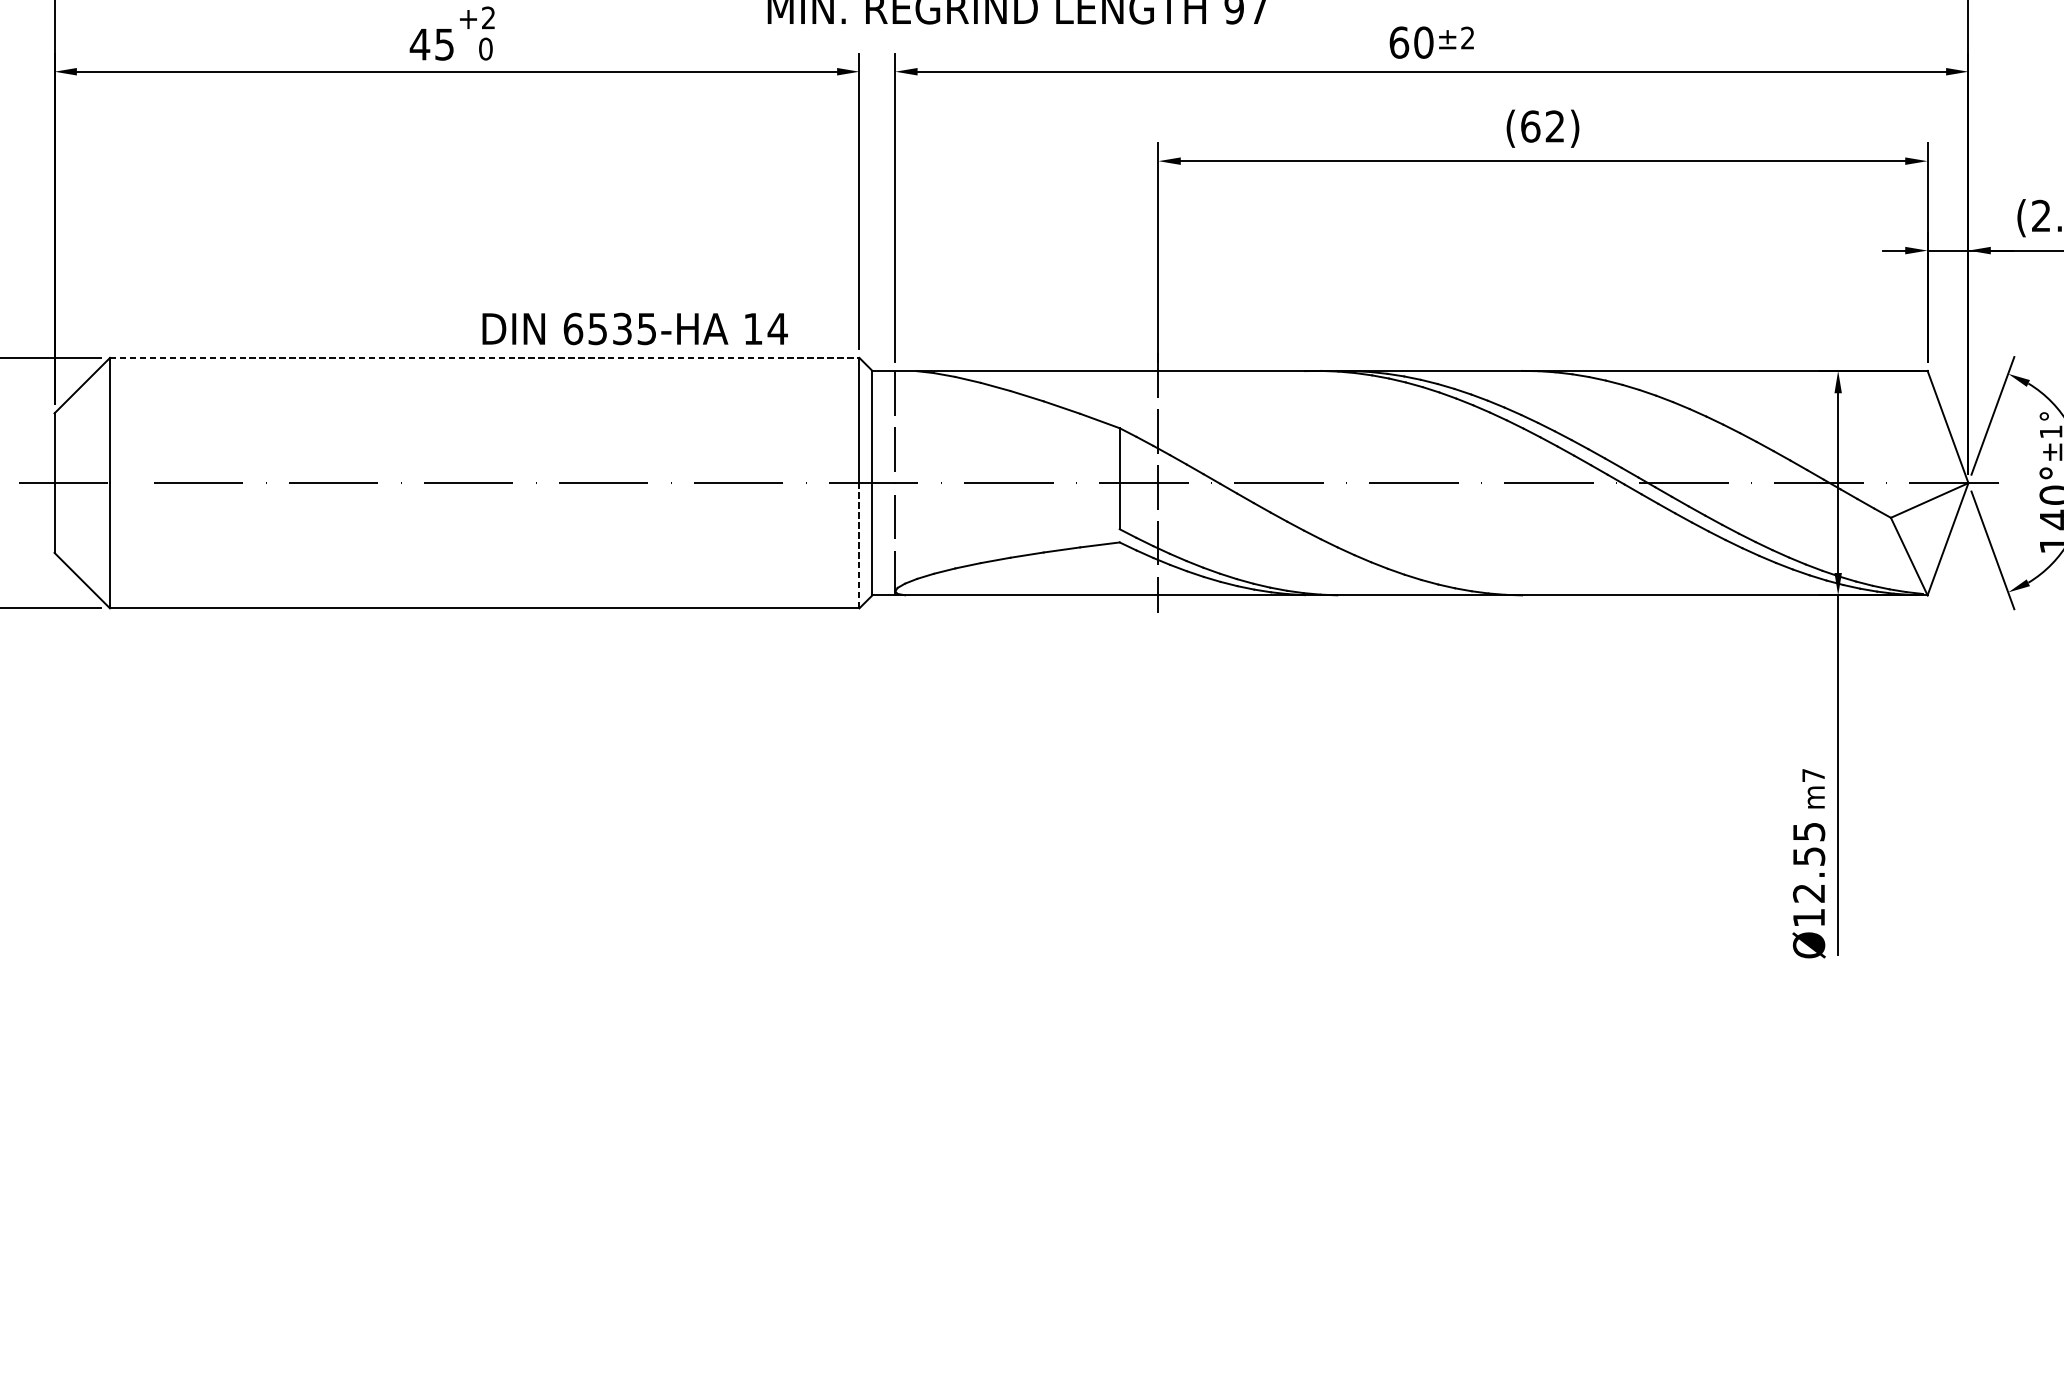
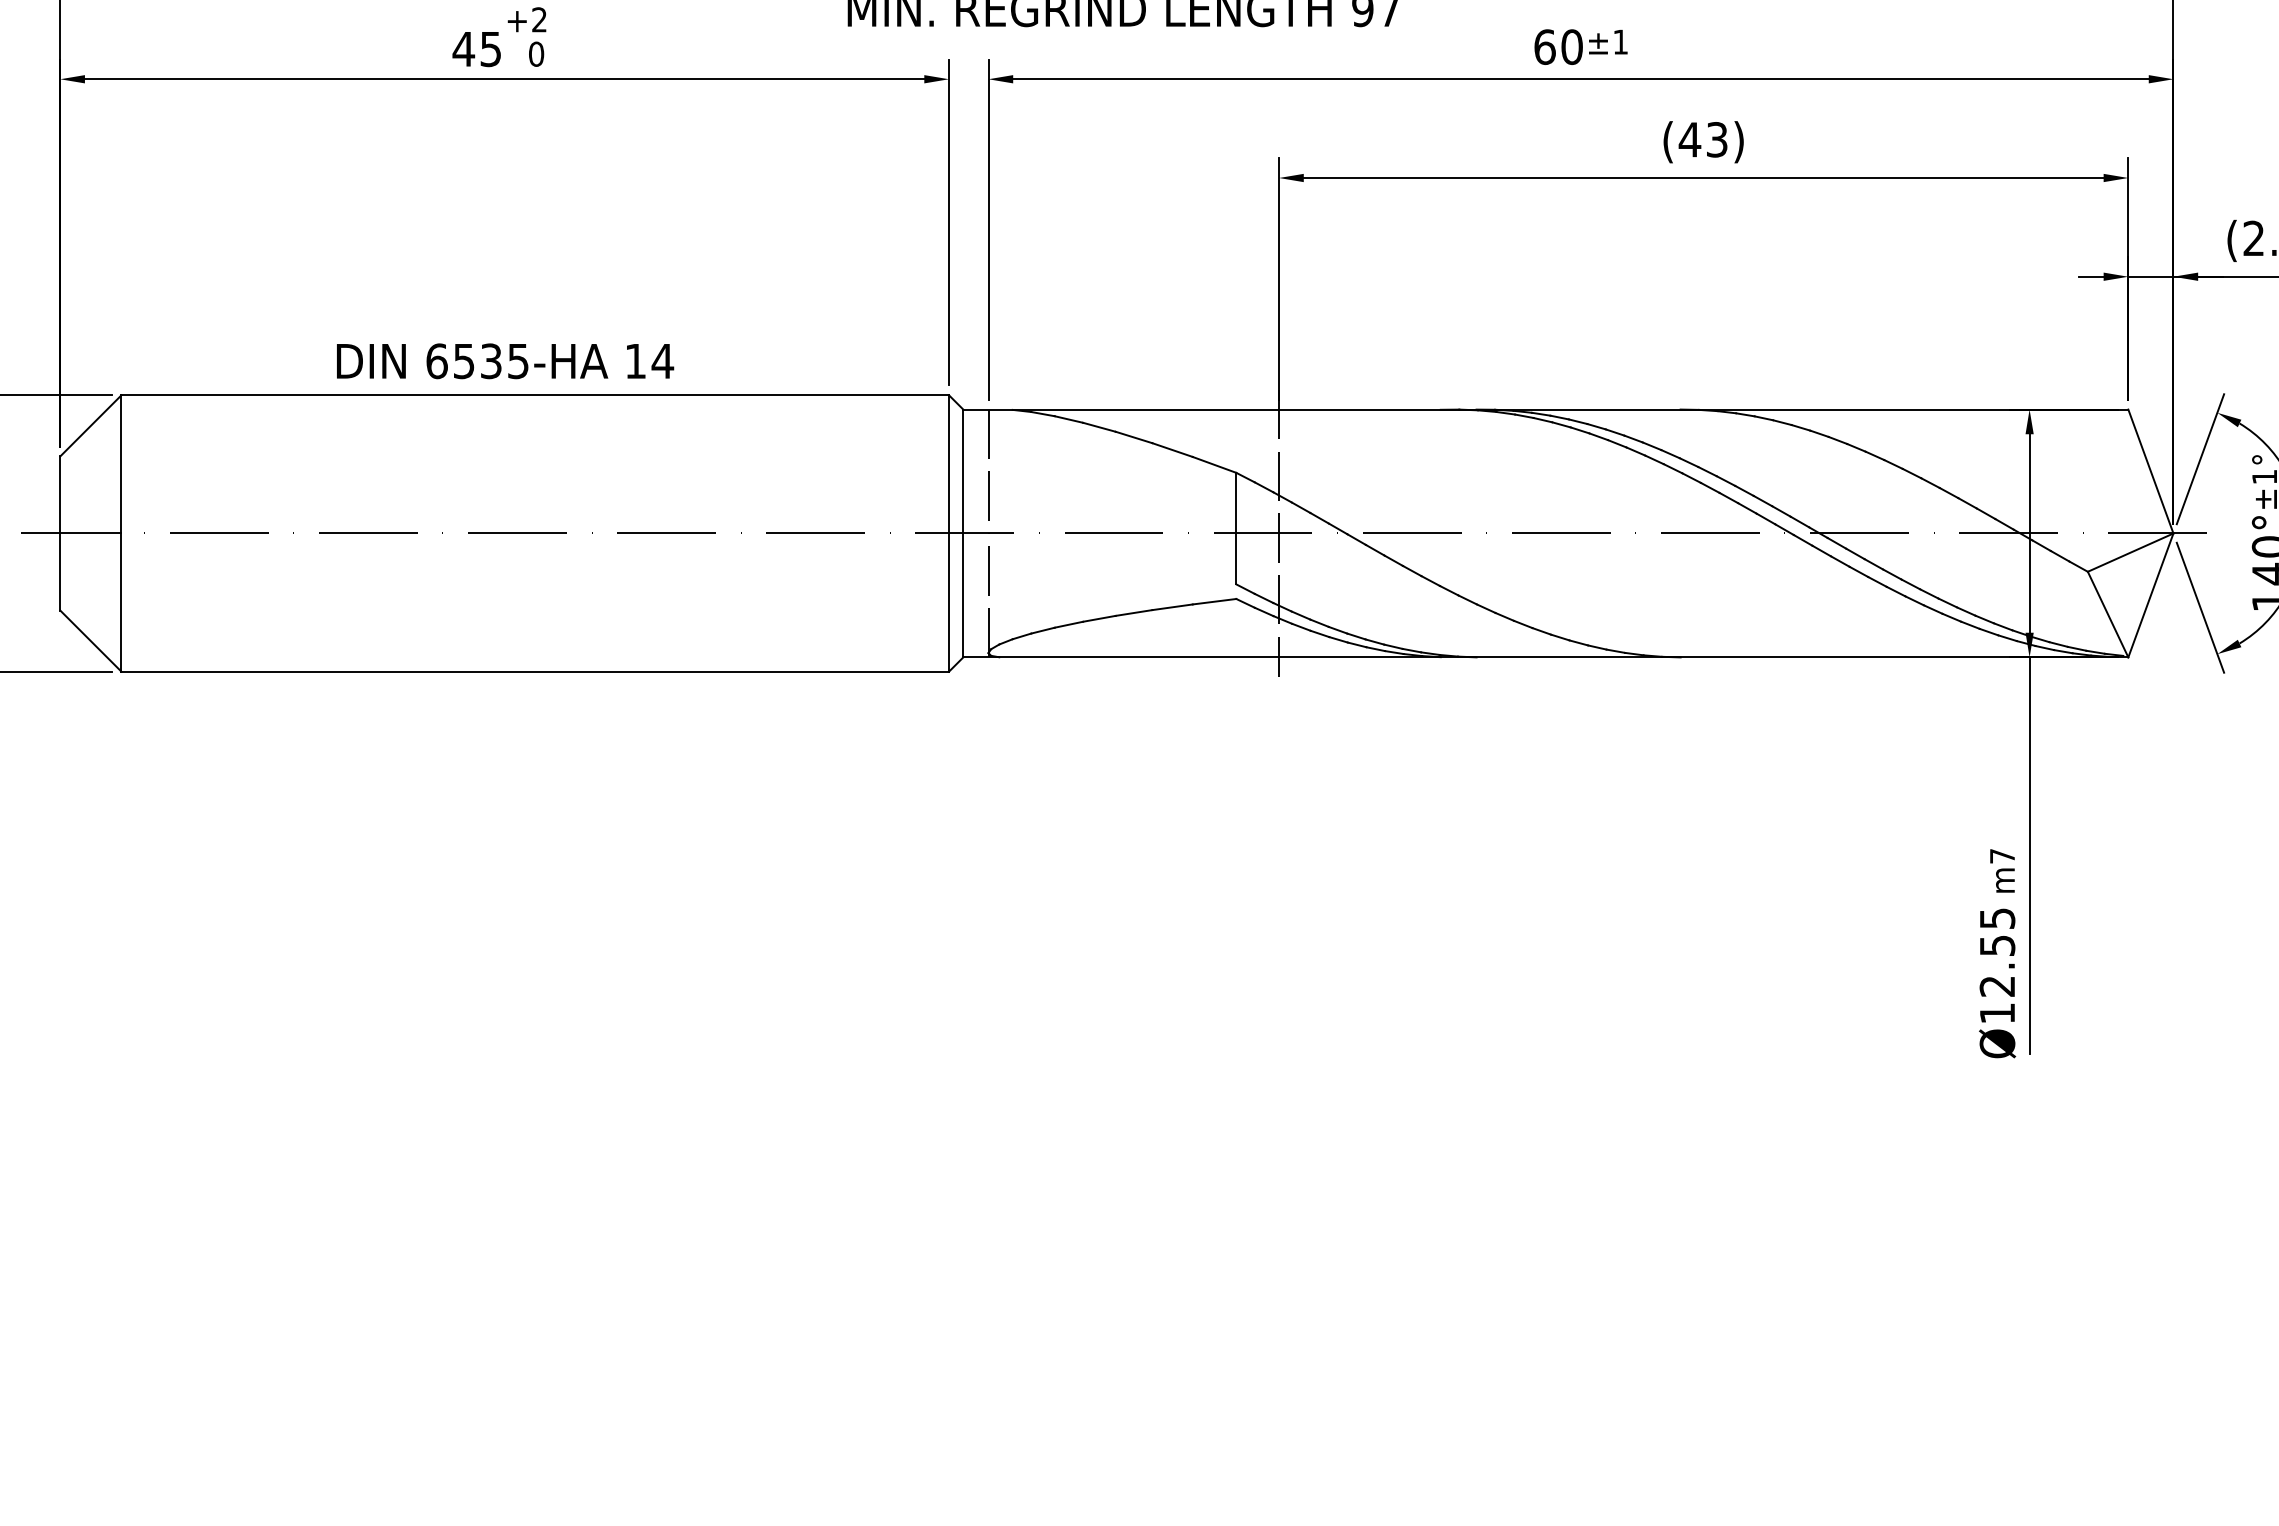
text: (1467, 37) -> (1620, 41), ±2 -> ±1
text: (1541, 126) -> (1702, 139), (62) -> (43)
text: (635, 329) -> (505, 361), moved
line: (484, 358) -> (535, 395), dashed -> solid
line: (859, 545) -> (948, 602), dashed -> solid

